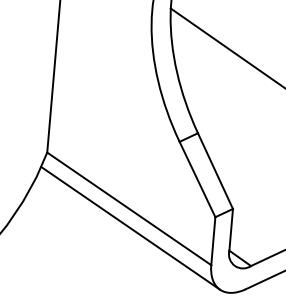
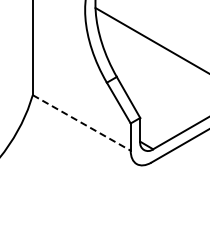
line: (130, 209) -> (82, 123), solid -> dashed
line: (130, 227) -> (83, 133), removed

